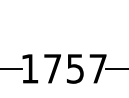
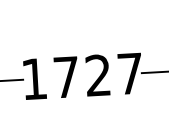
text: (74, 68) -> (97, 75), 1757 -> 1727

